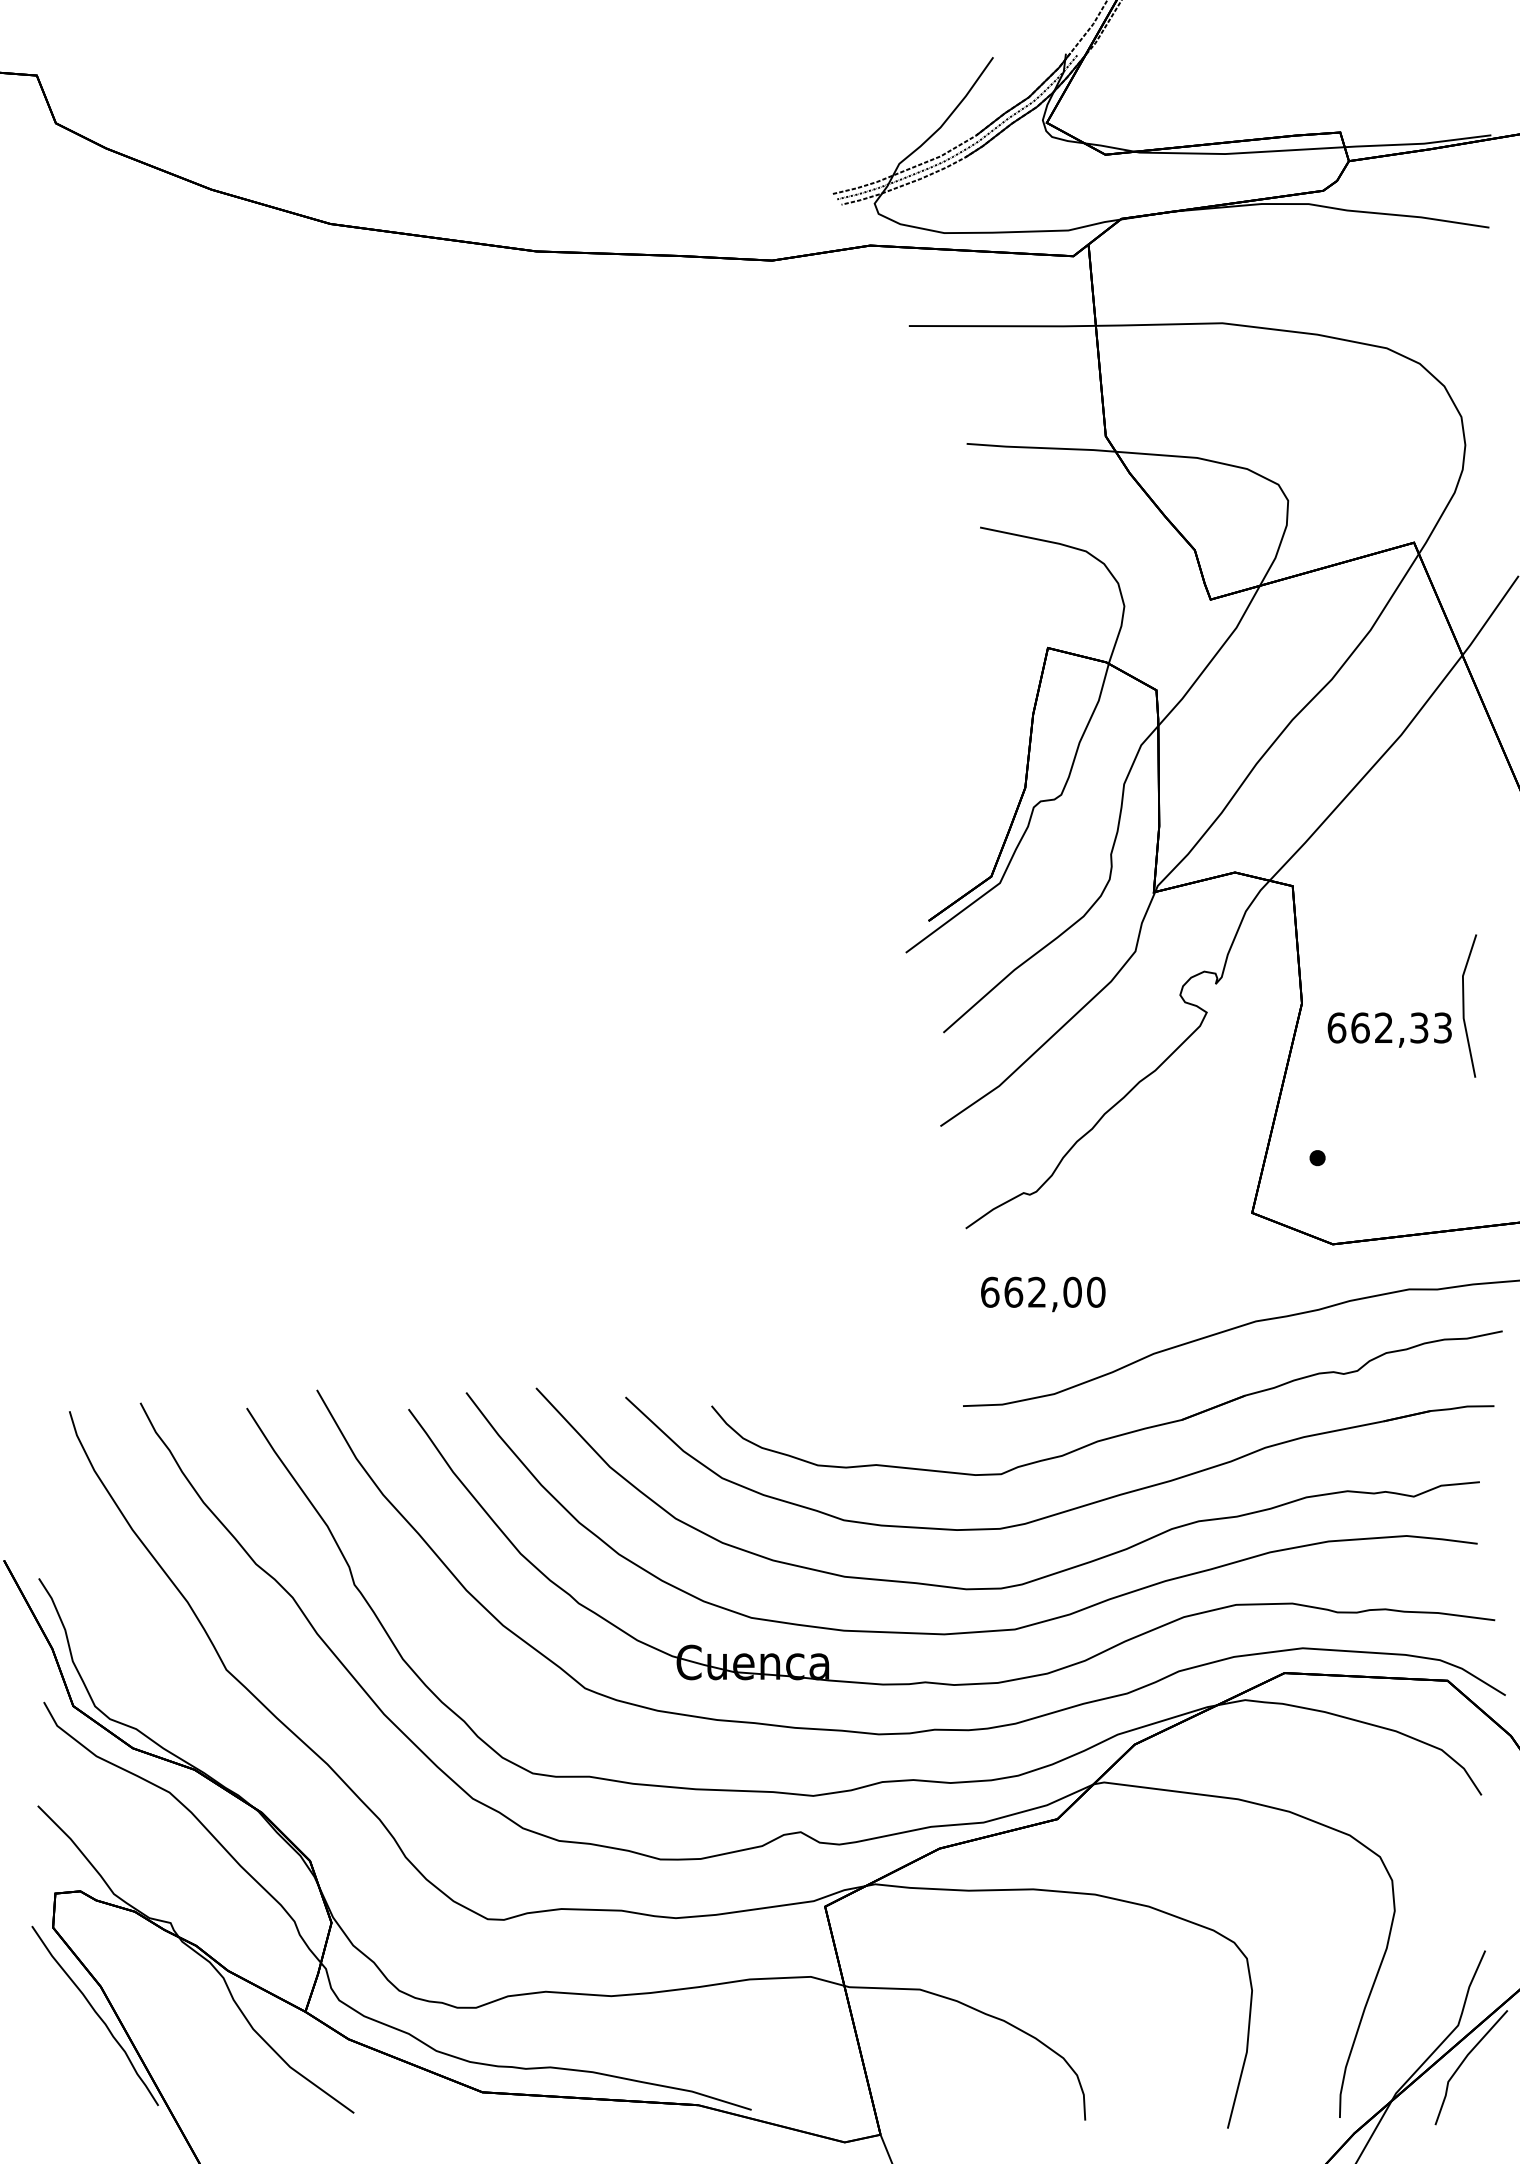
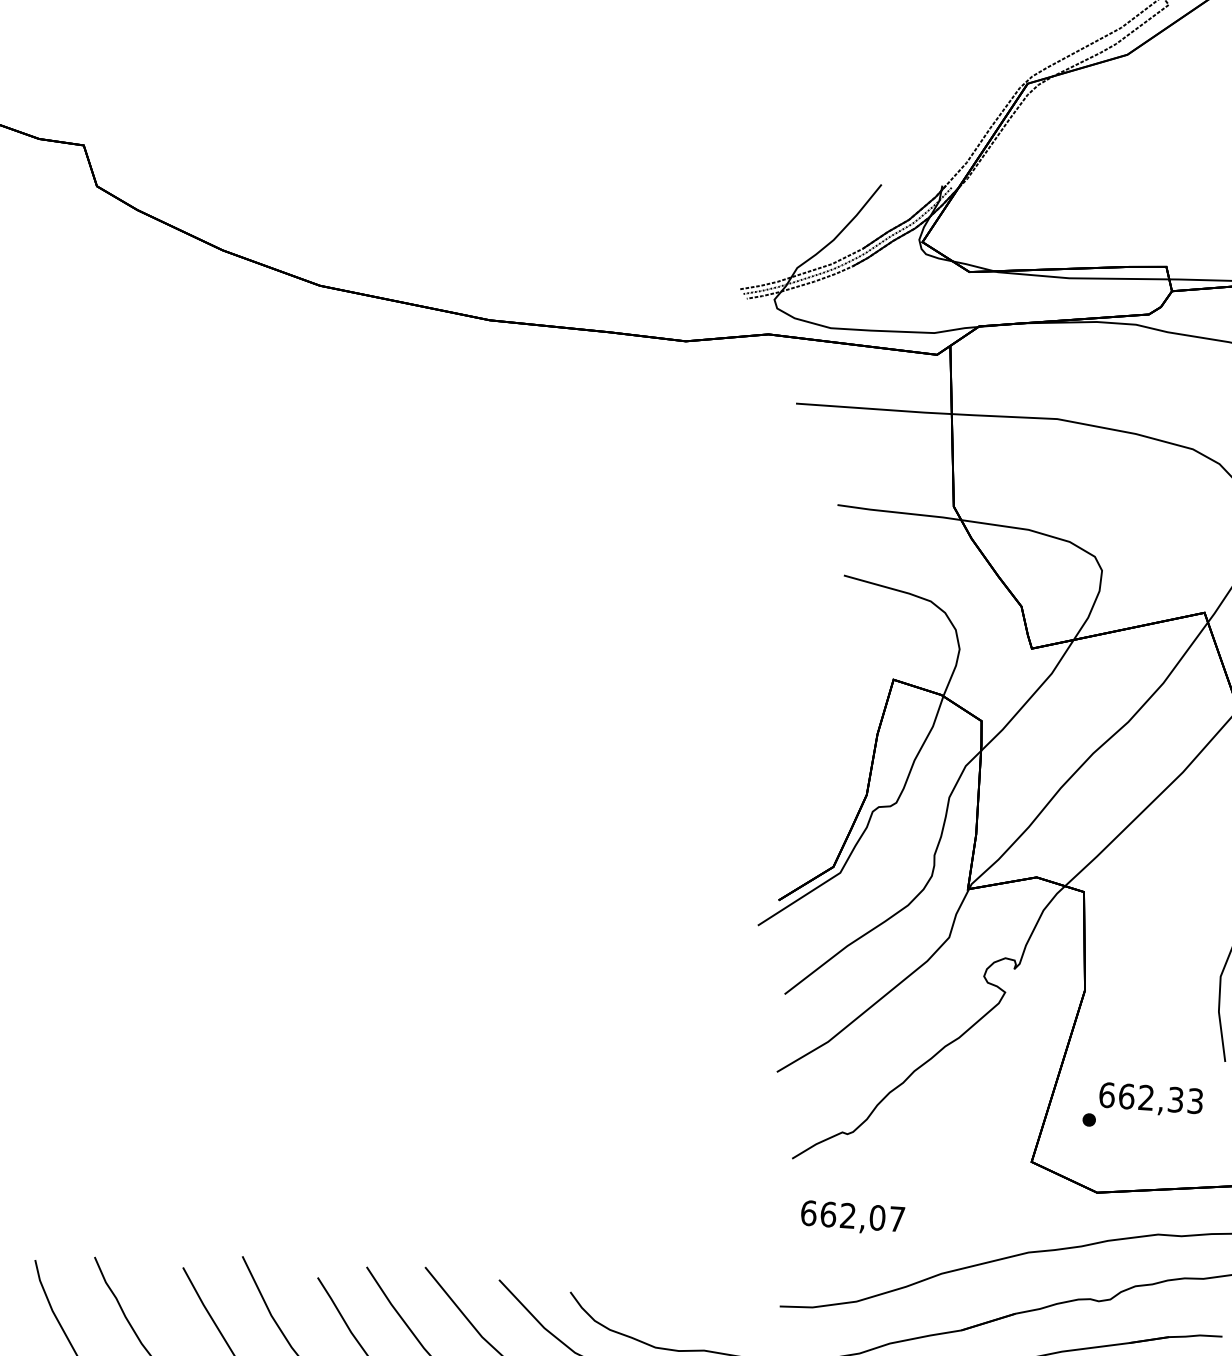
text: (1389, 1029) -> (1150, 1099), moved
text: (1096, 1291) -> (897, 1218), 662,00 -> 662,07

